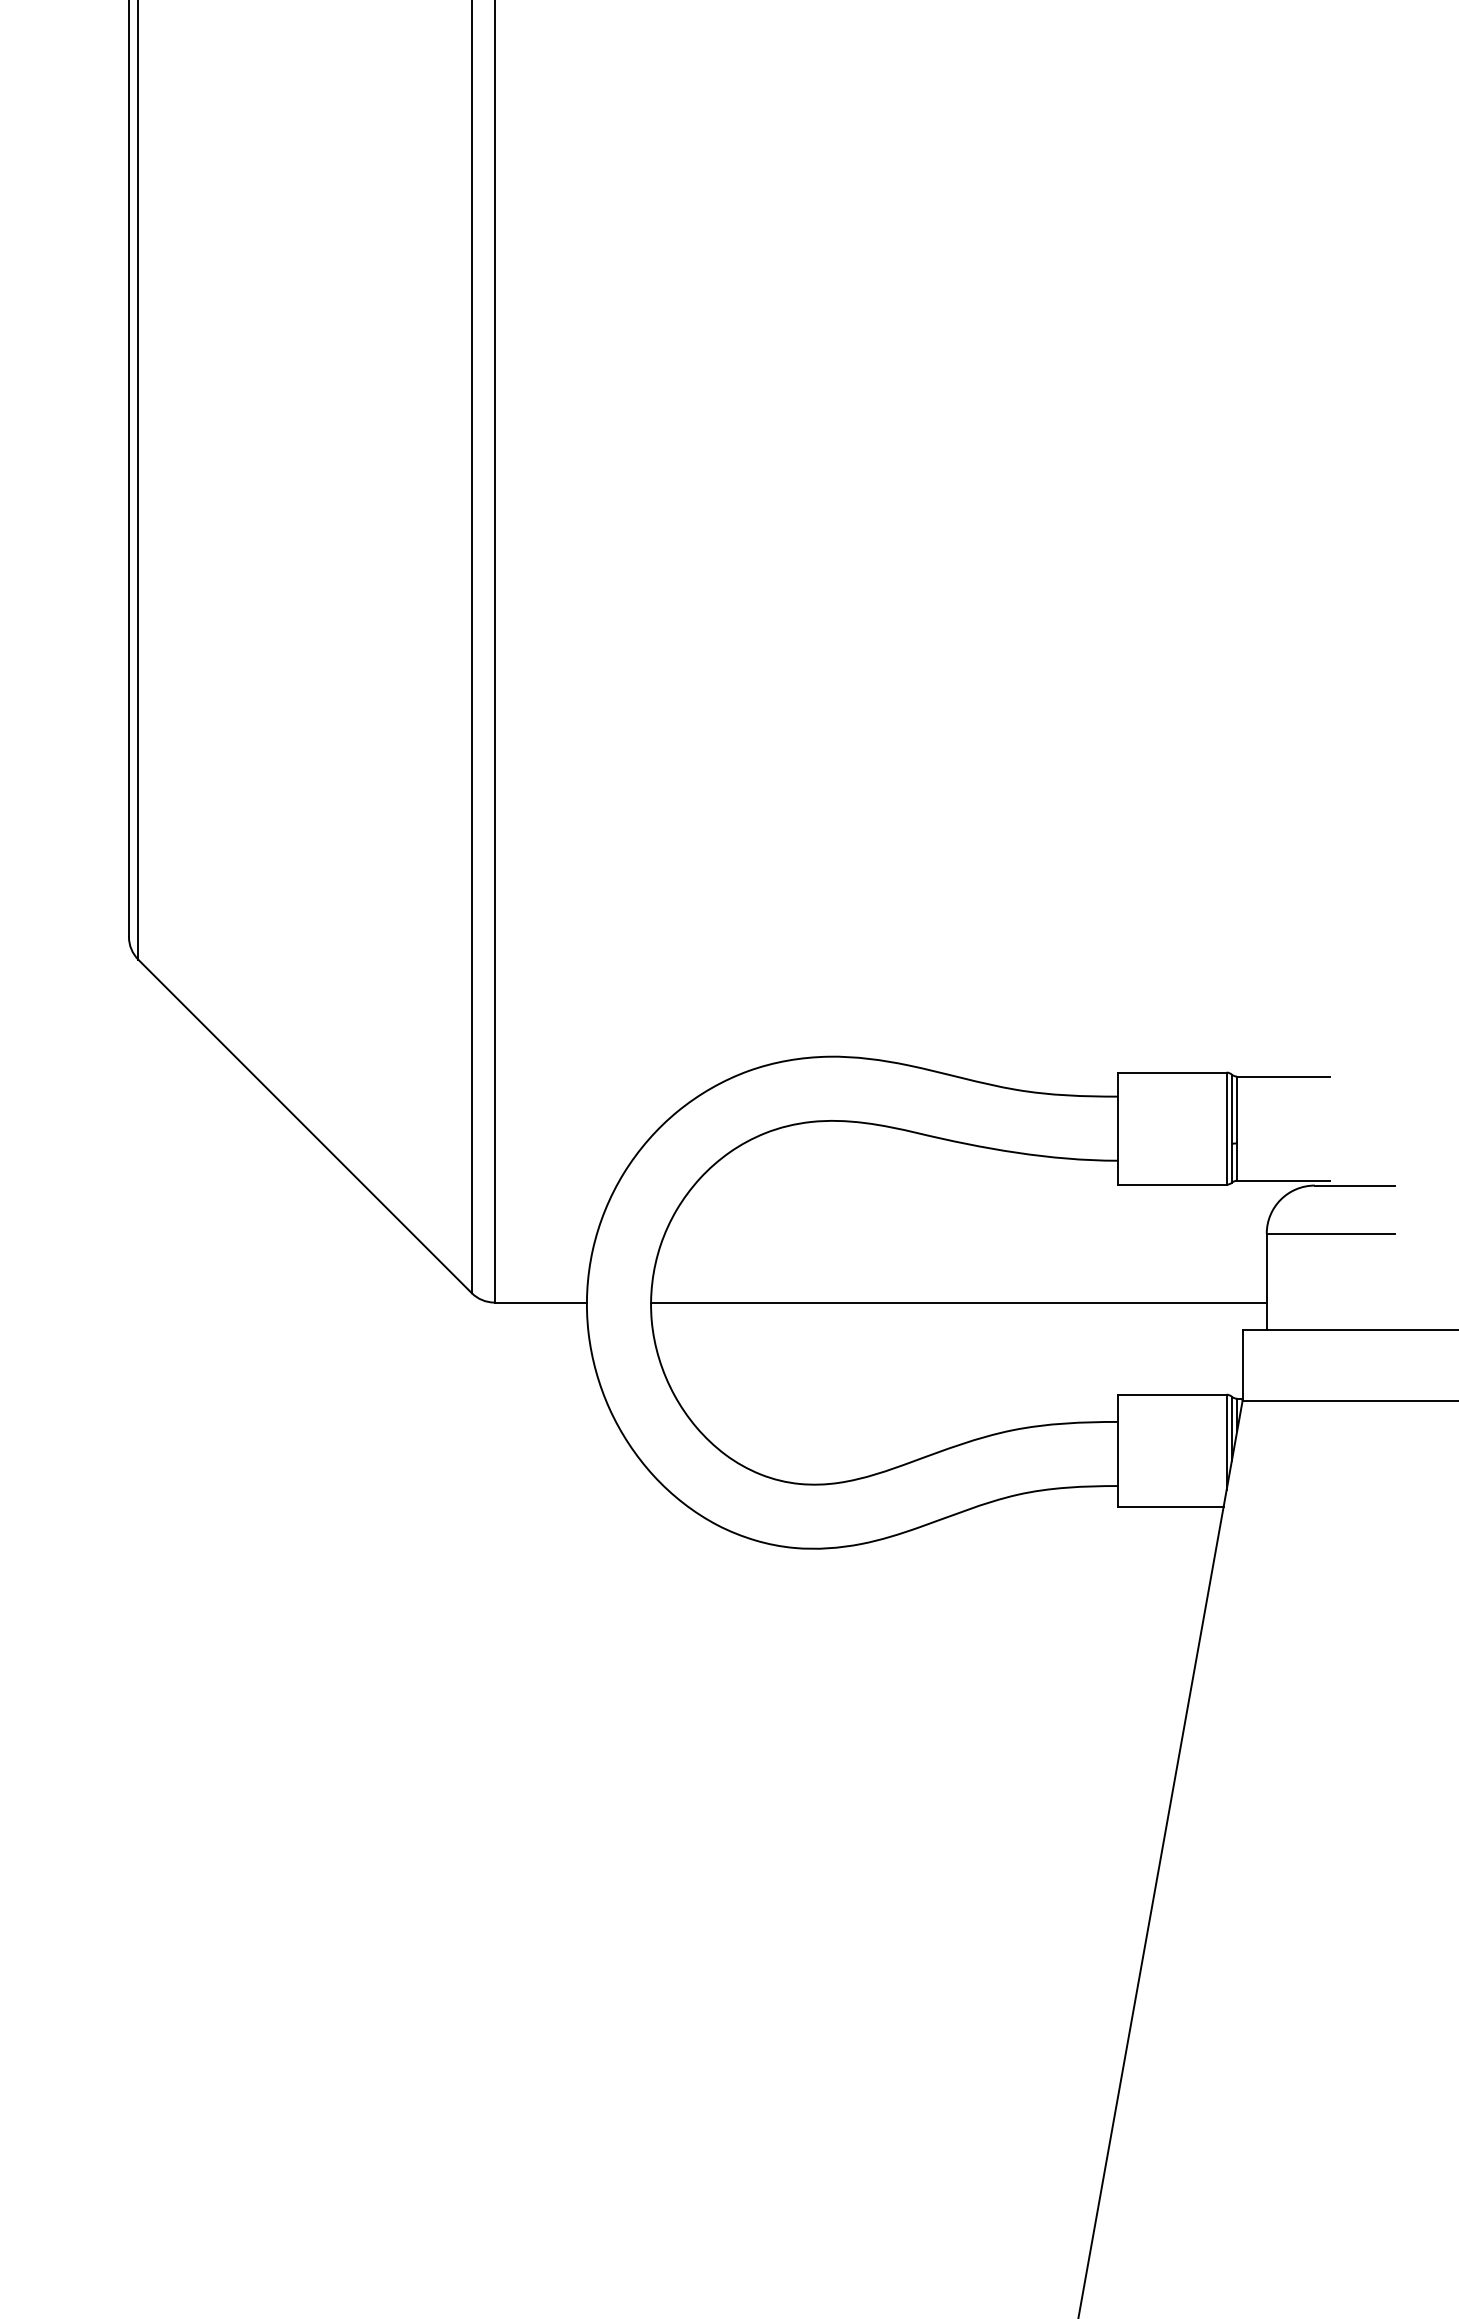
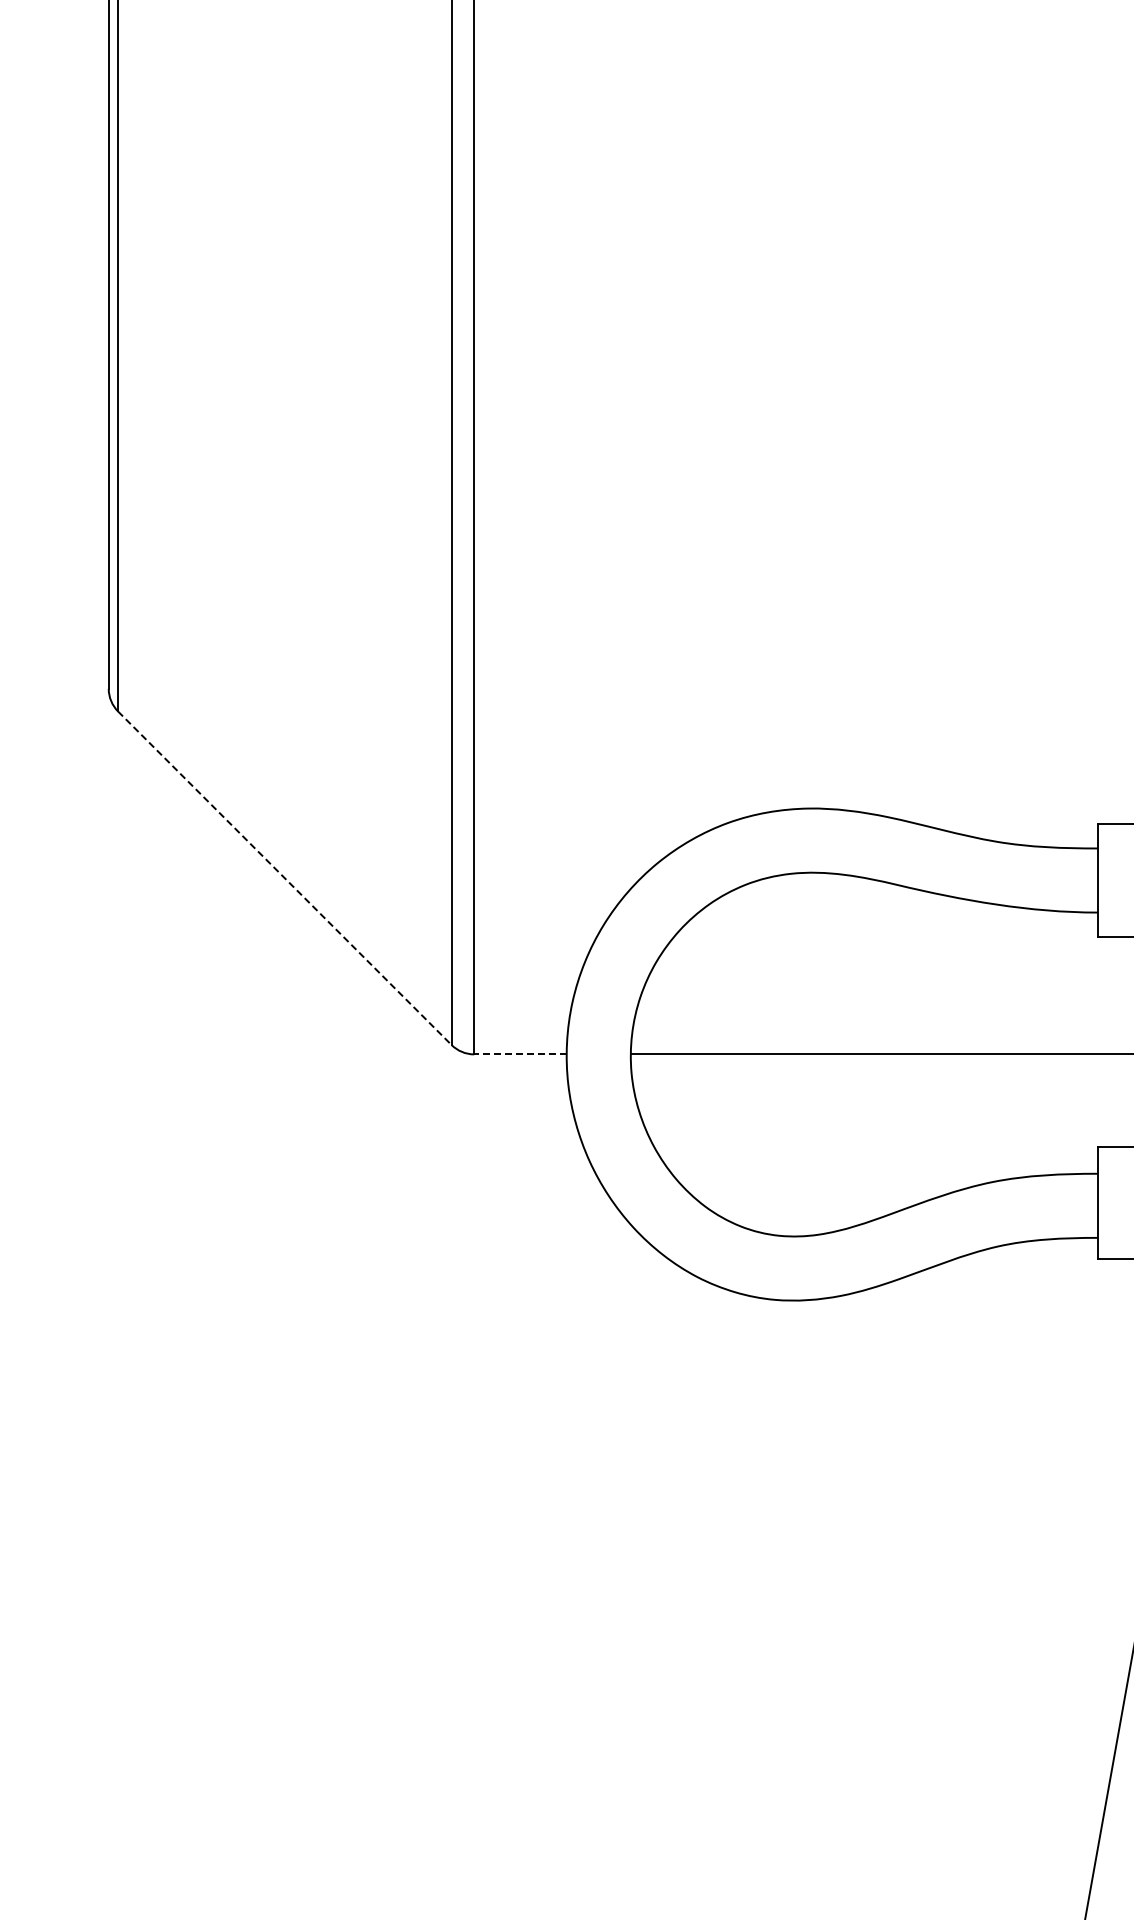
line: (305, 1126) -> (285, 878), solid -> dashed
line: (540, 1302) -> (520, 1054), solid -> dashed

